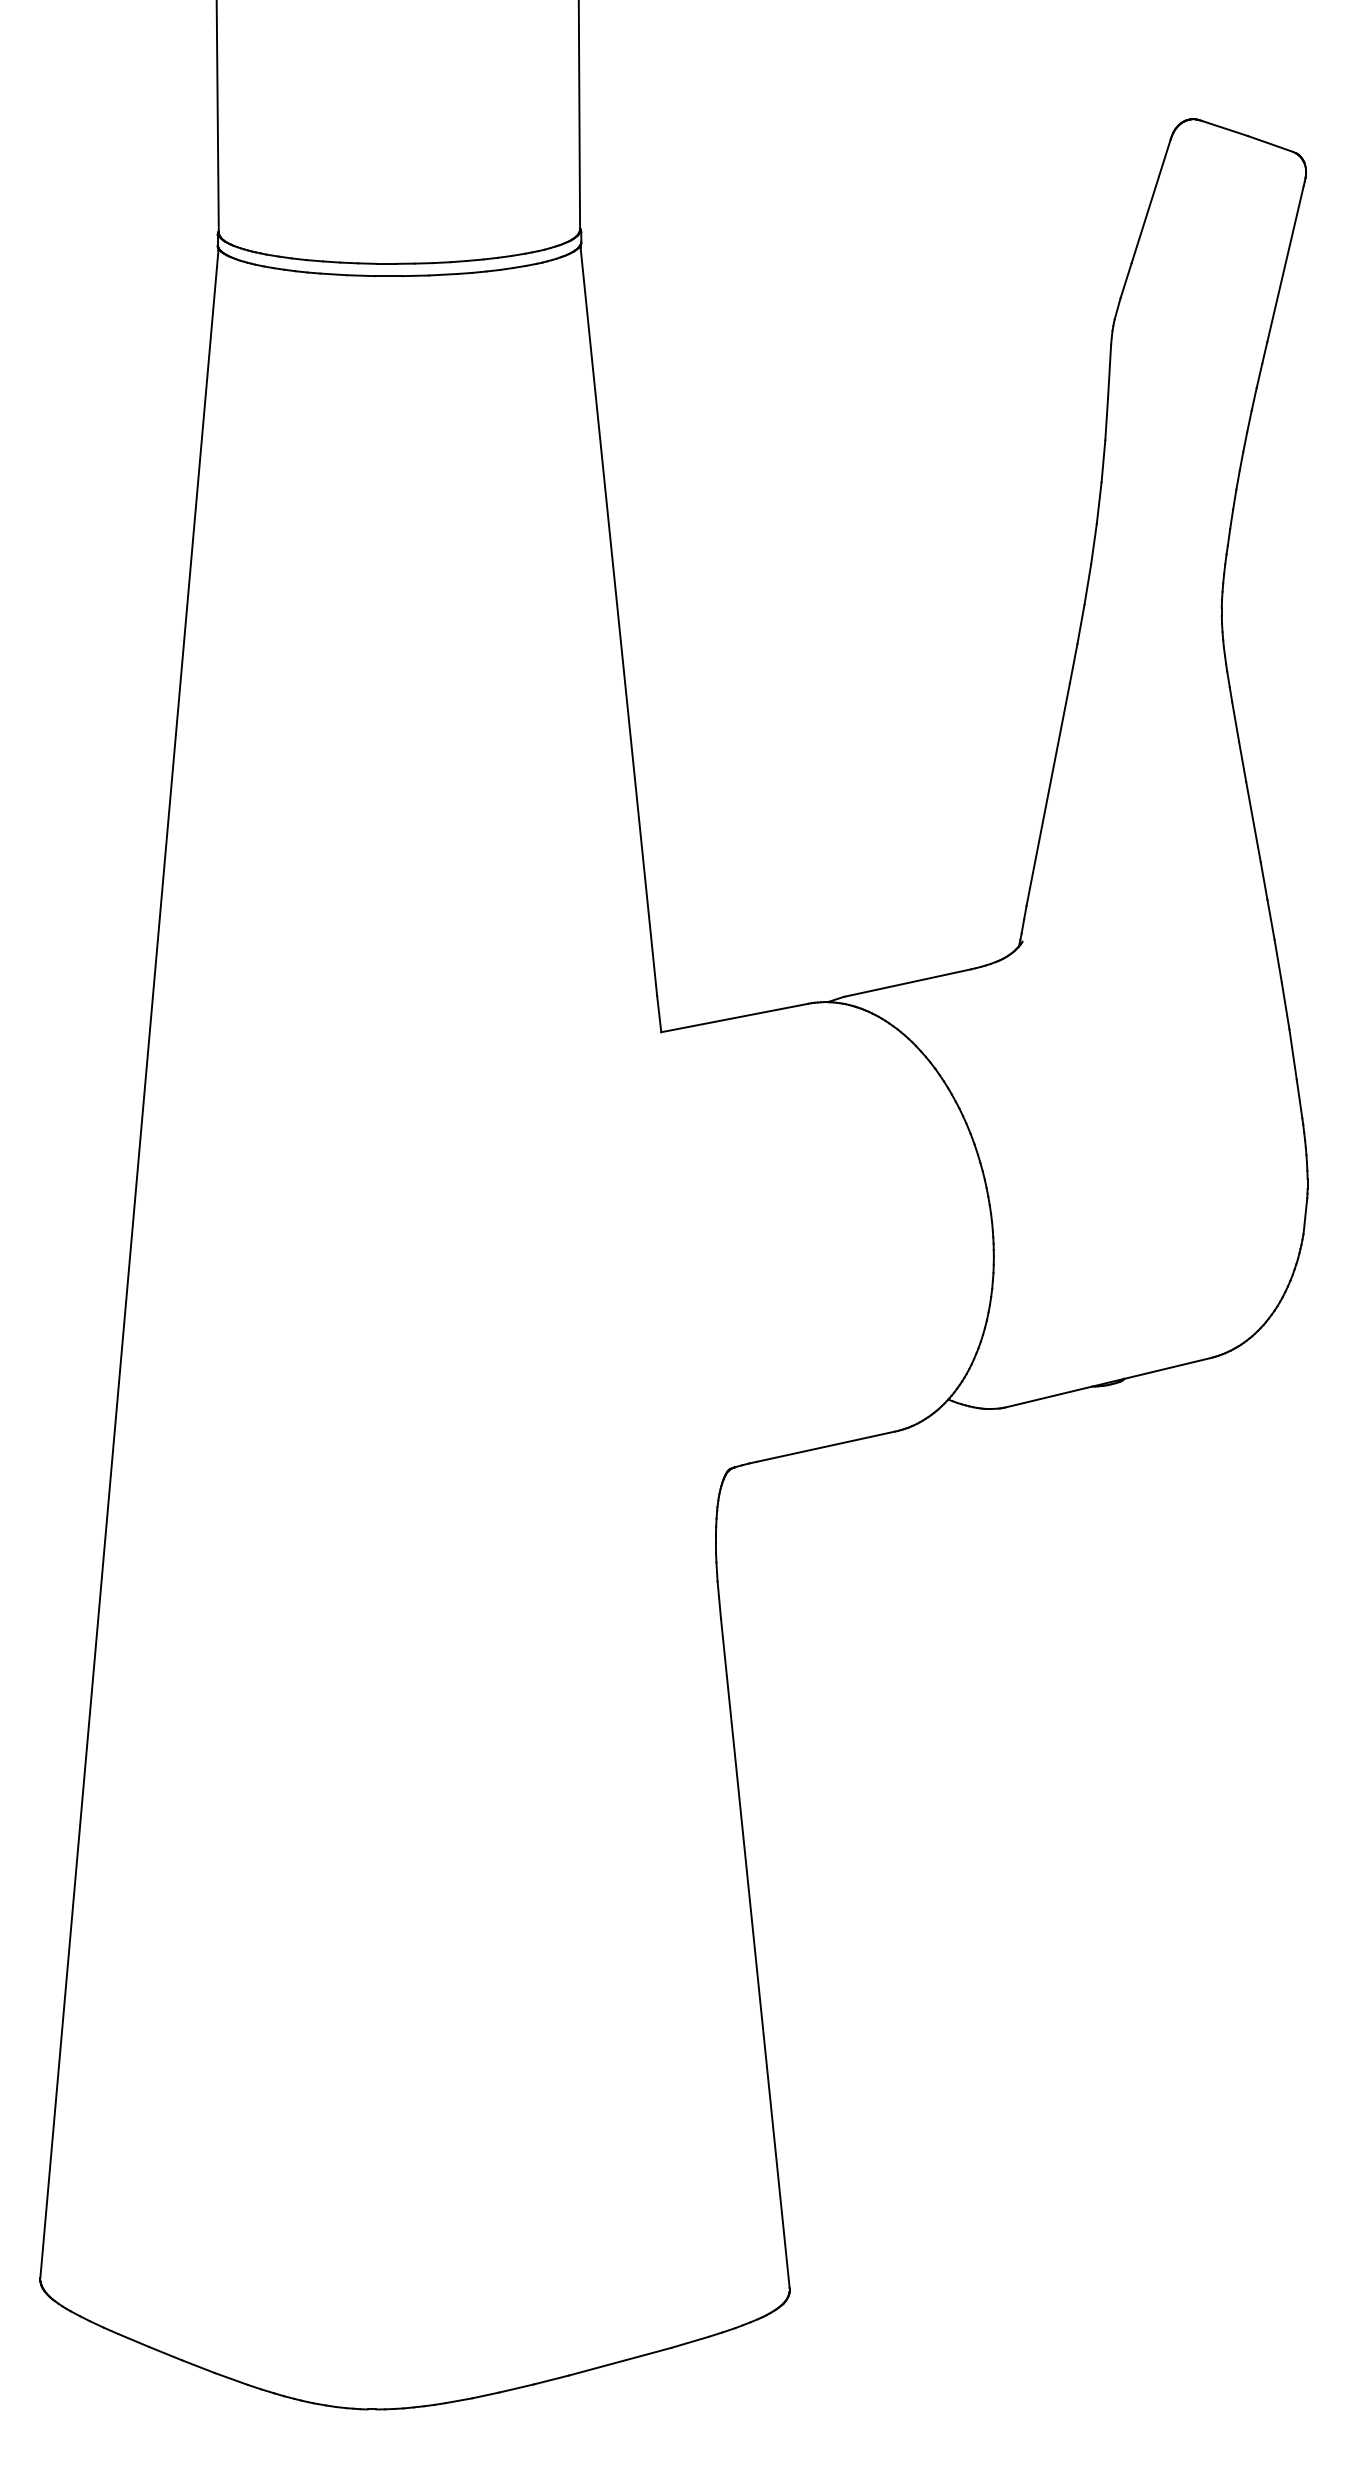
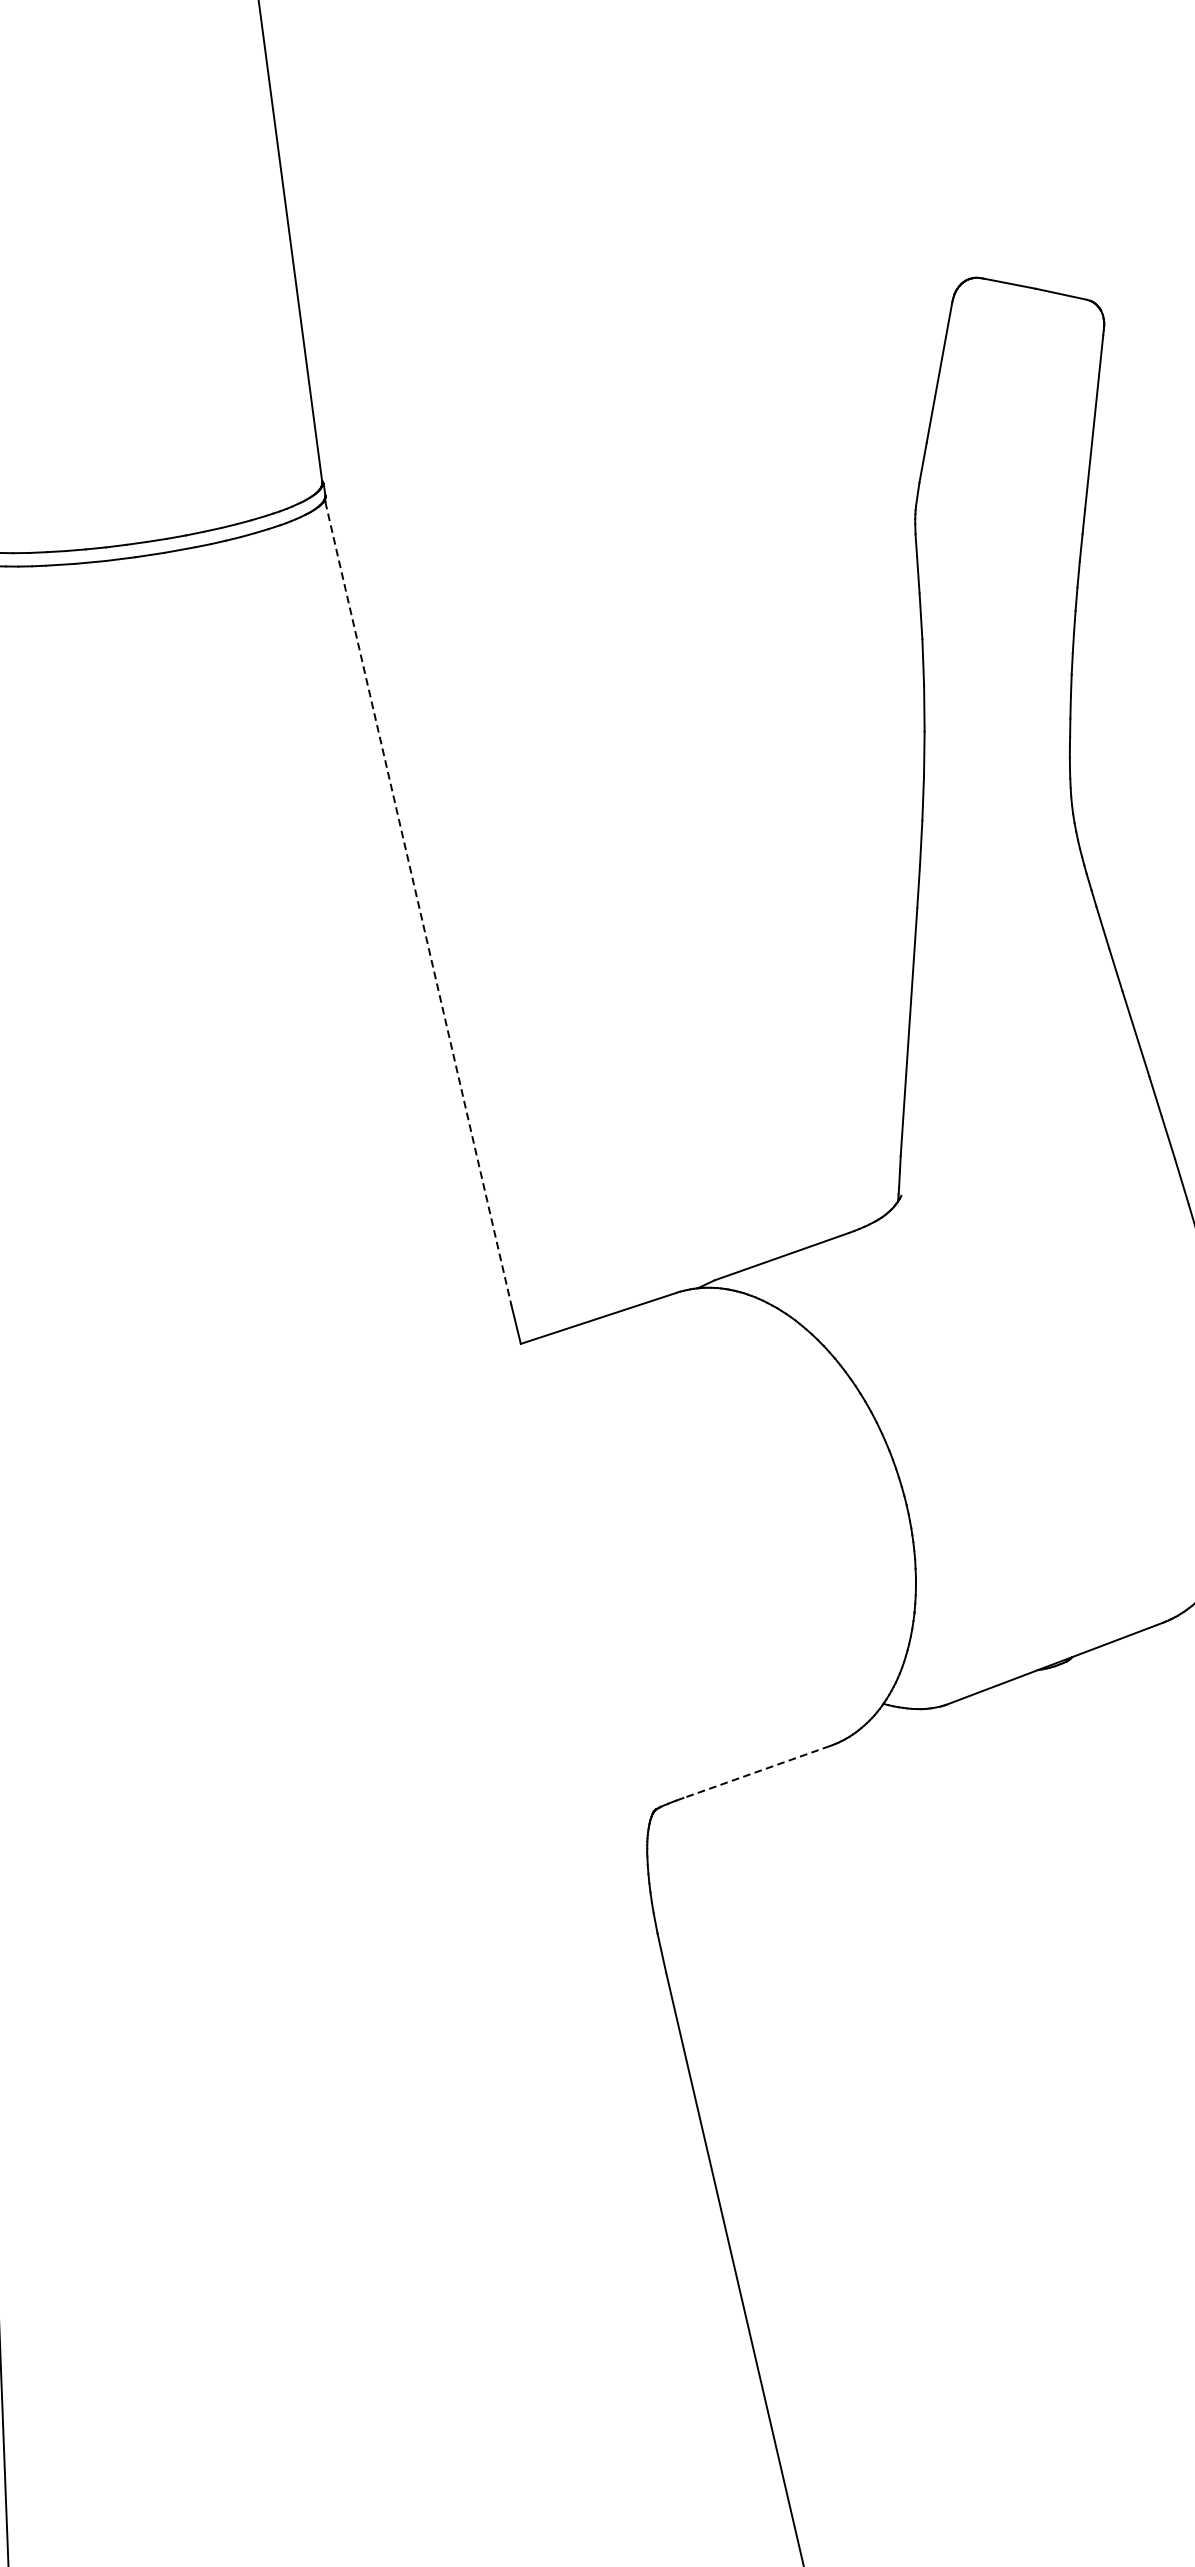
line: (618, 622) -> (418, 904), solid -> dashed
line: (825, 1446) -> (756, 1771), solid -> dashed

